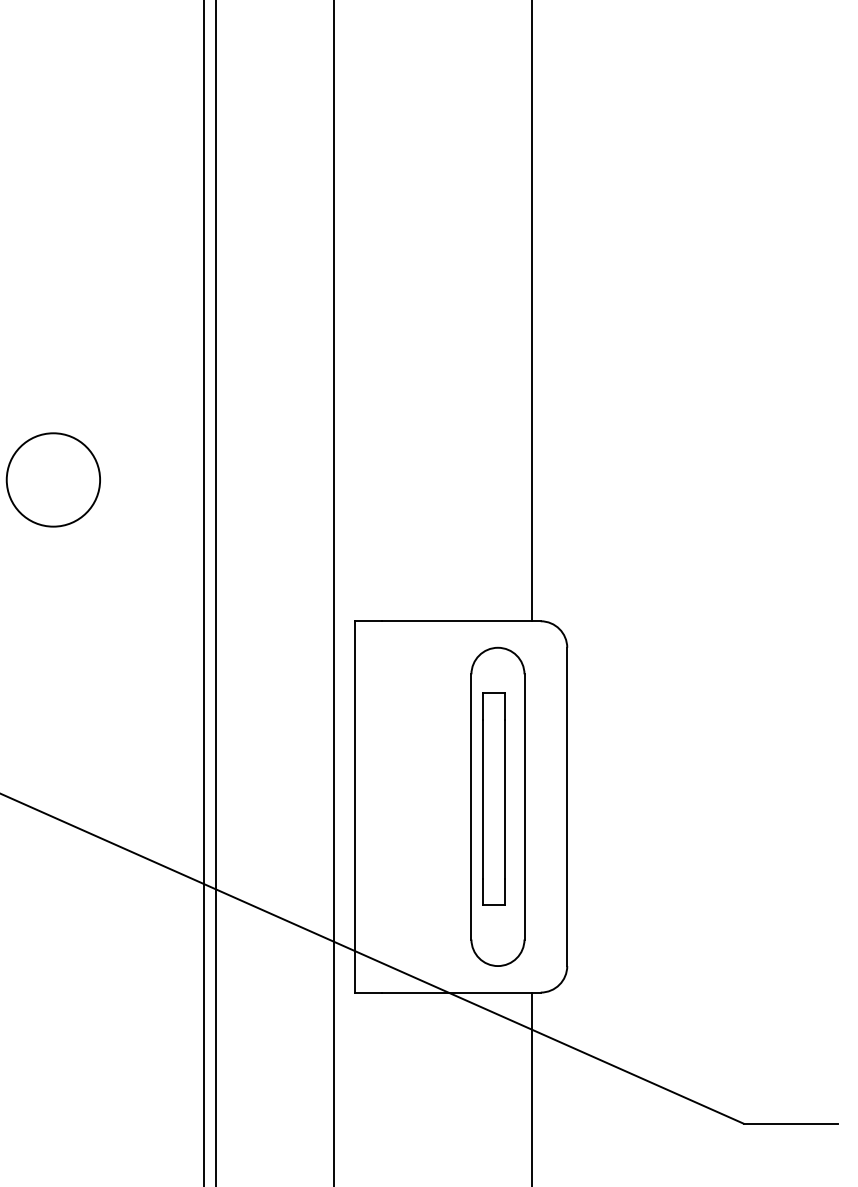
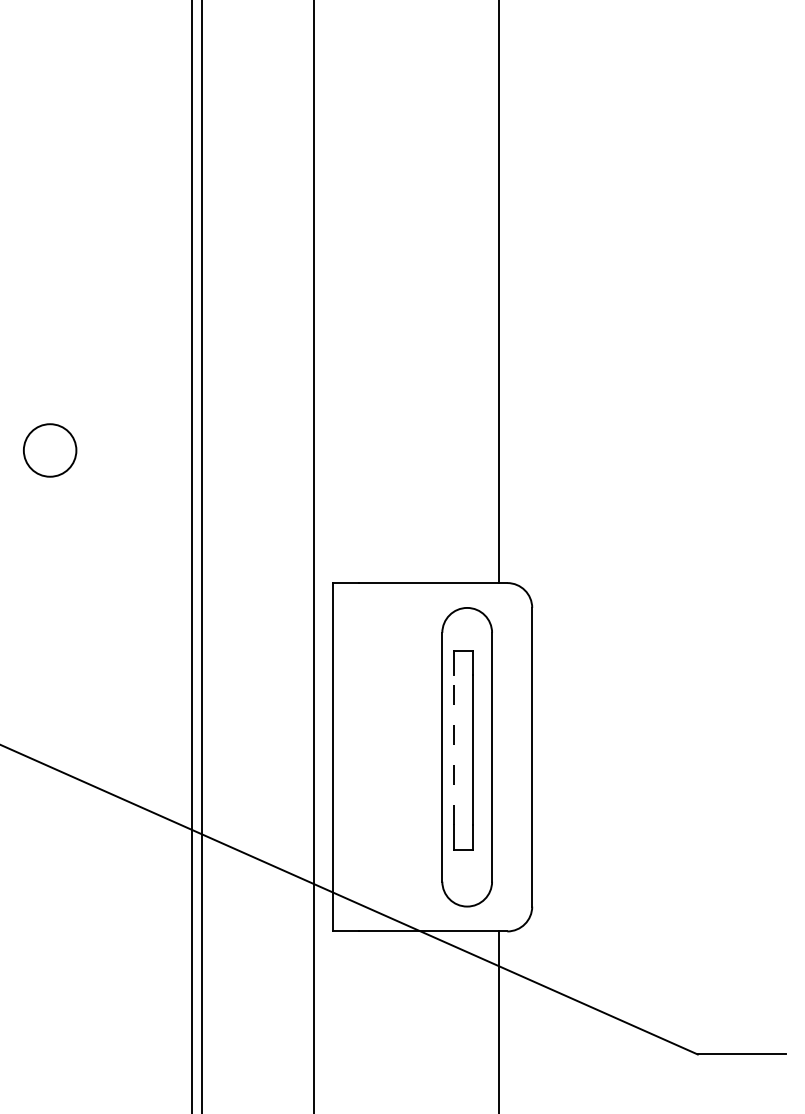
circle: (53, 479) -> (50, 450), size x0.6
line: (483, 799) -> (453, 750), solid -> dashed

